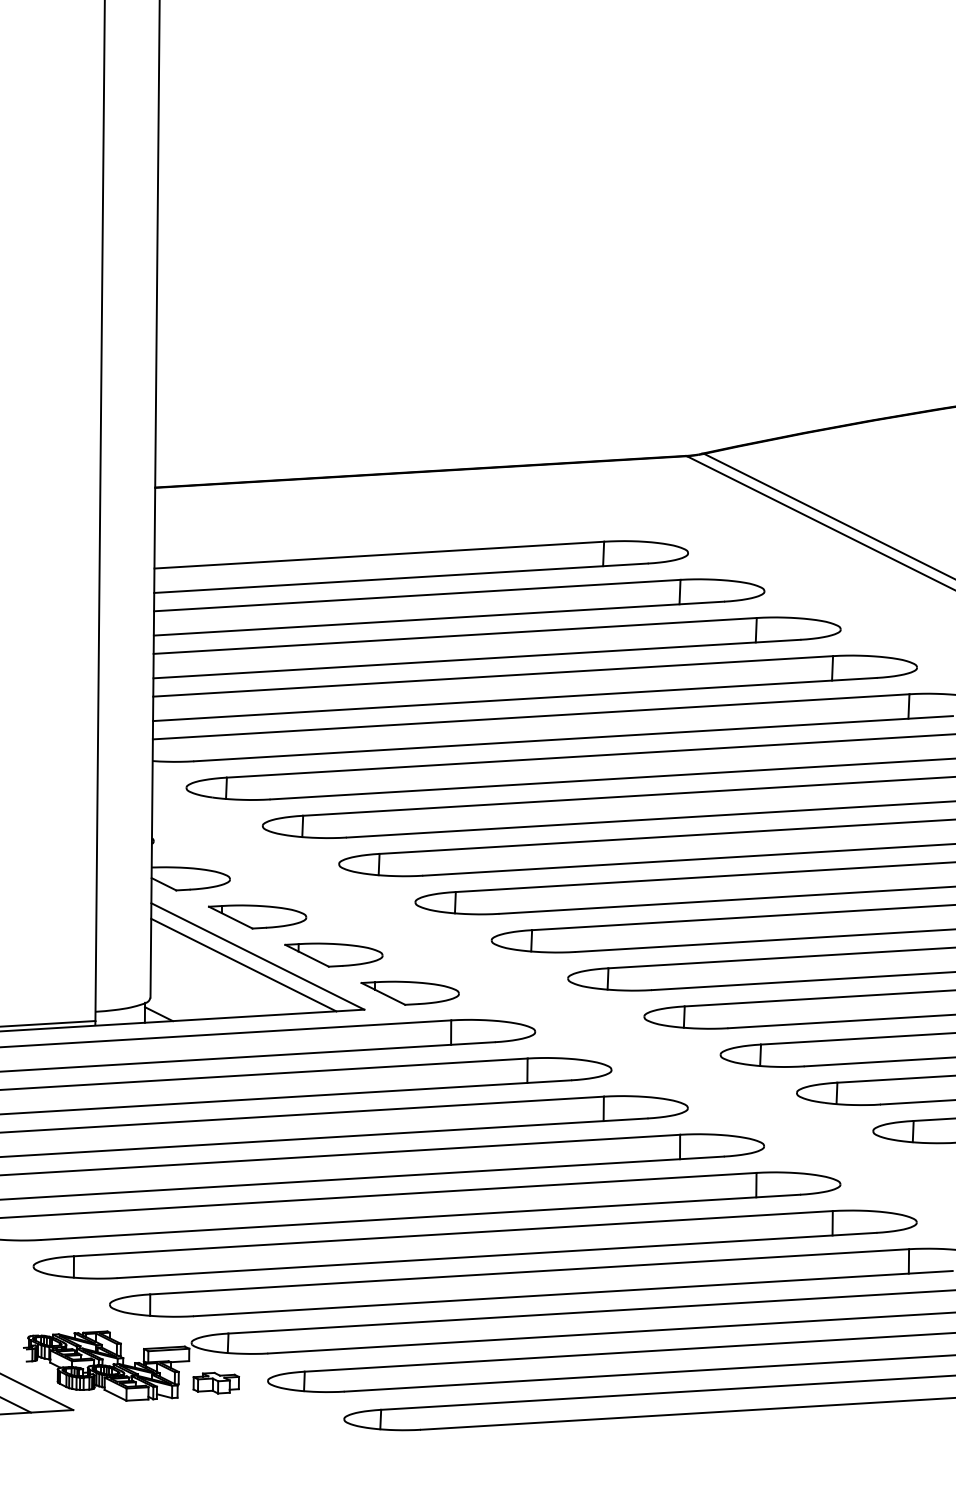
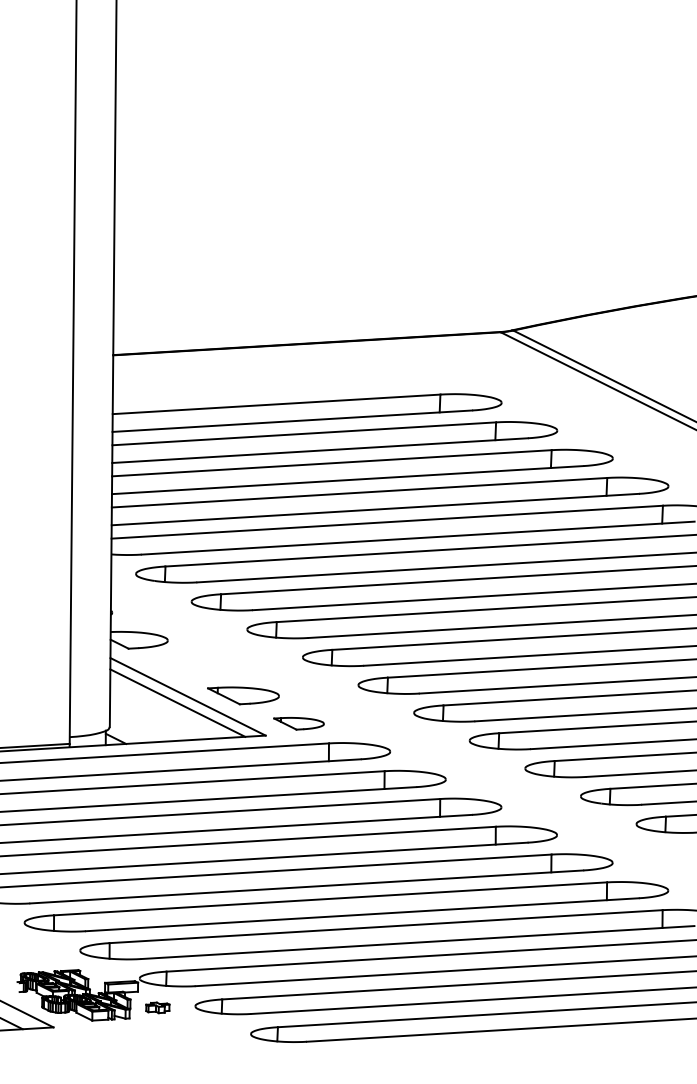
part: (257, 916) -> (187, 667), removed
part: (409, 993) -> (298, 723), size x0.7
part: (215, 1382) -> (157, 1007), size x0.7

